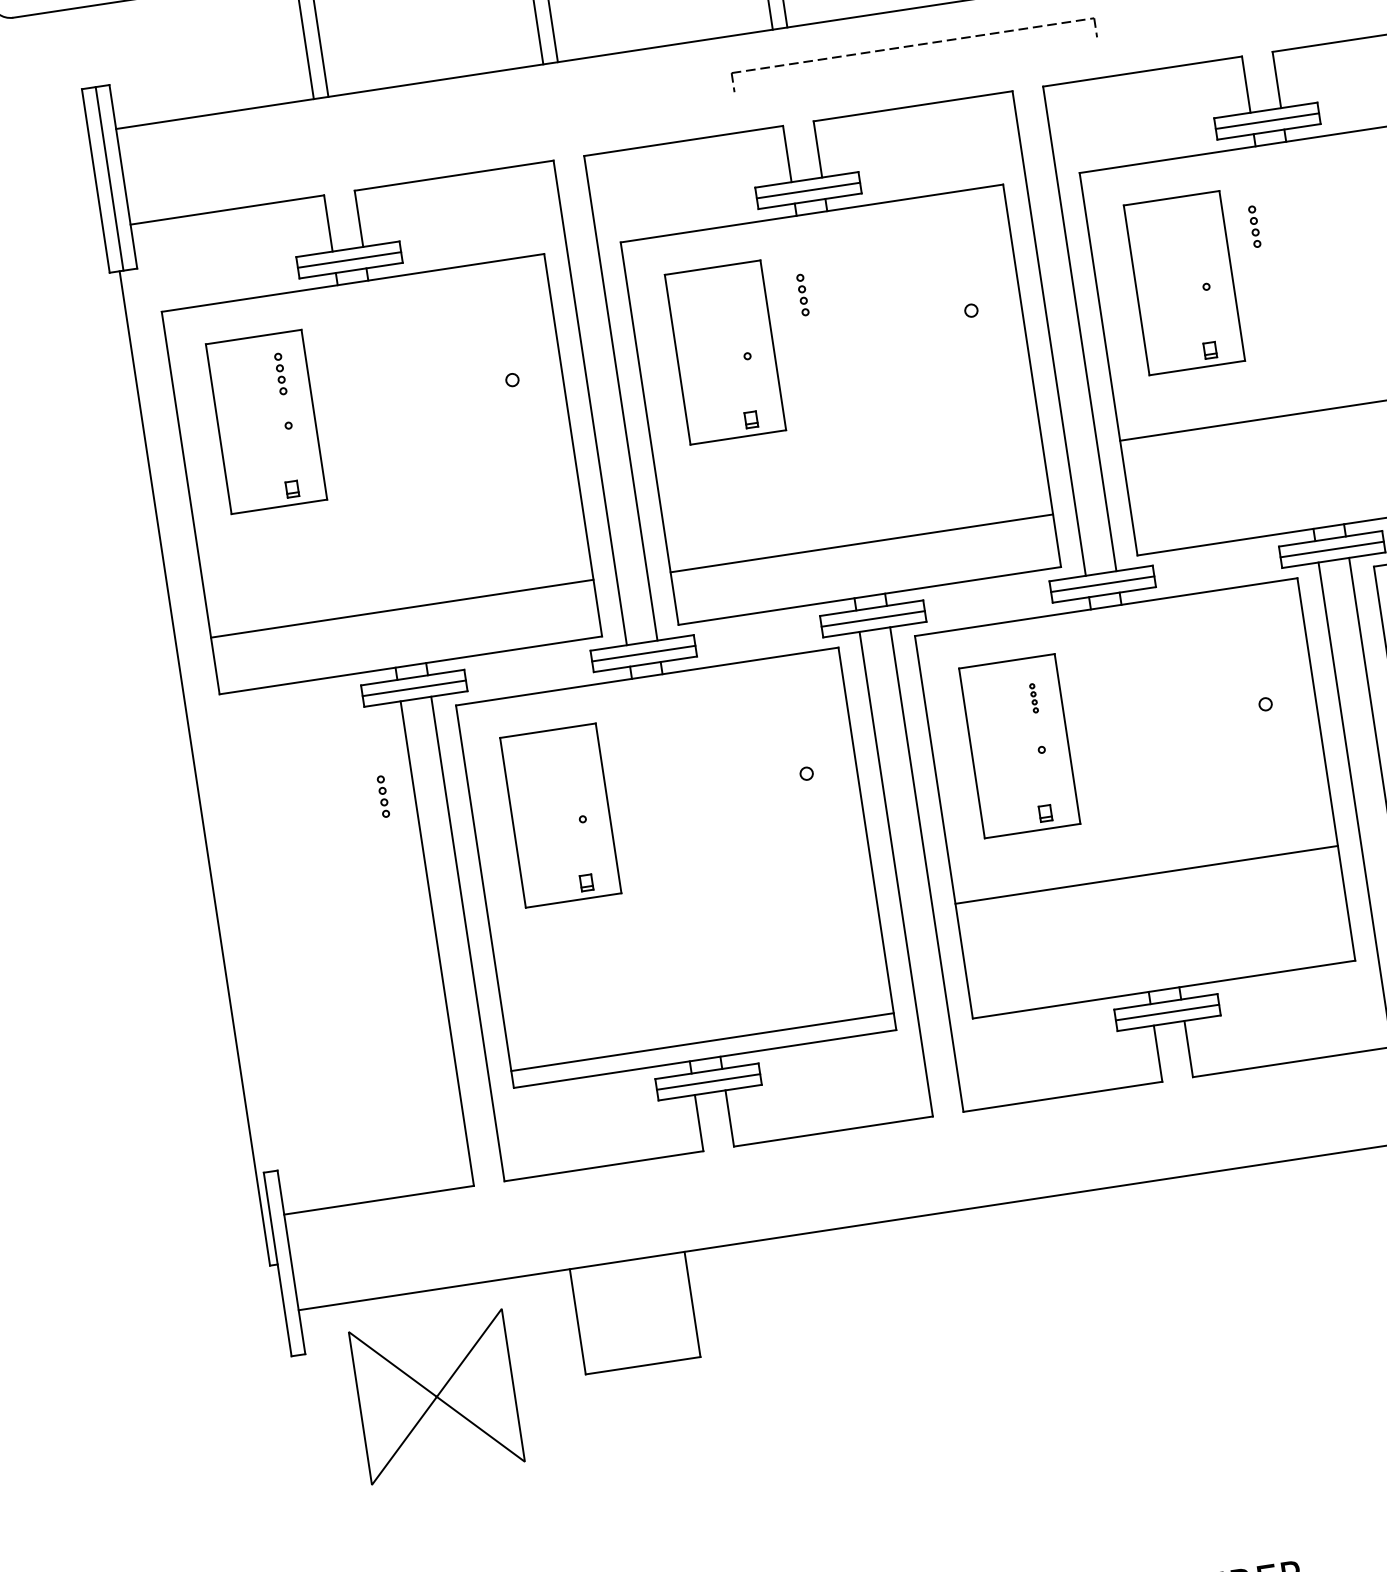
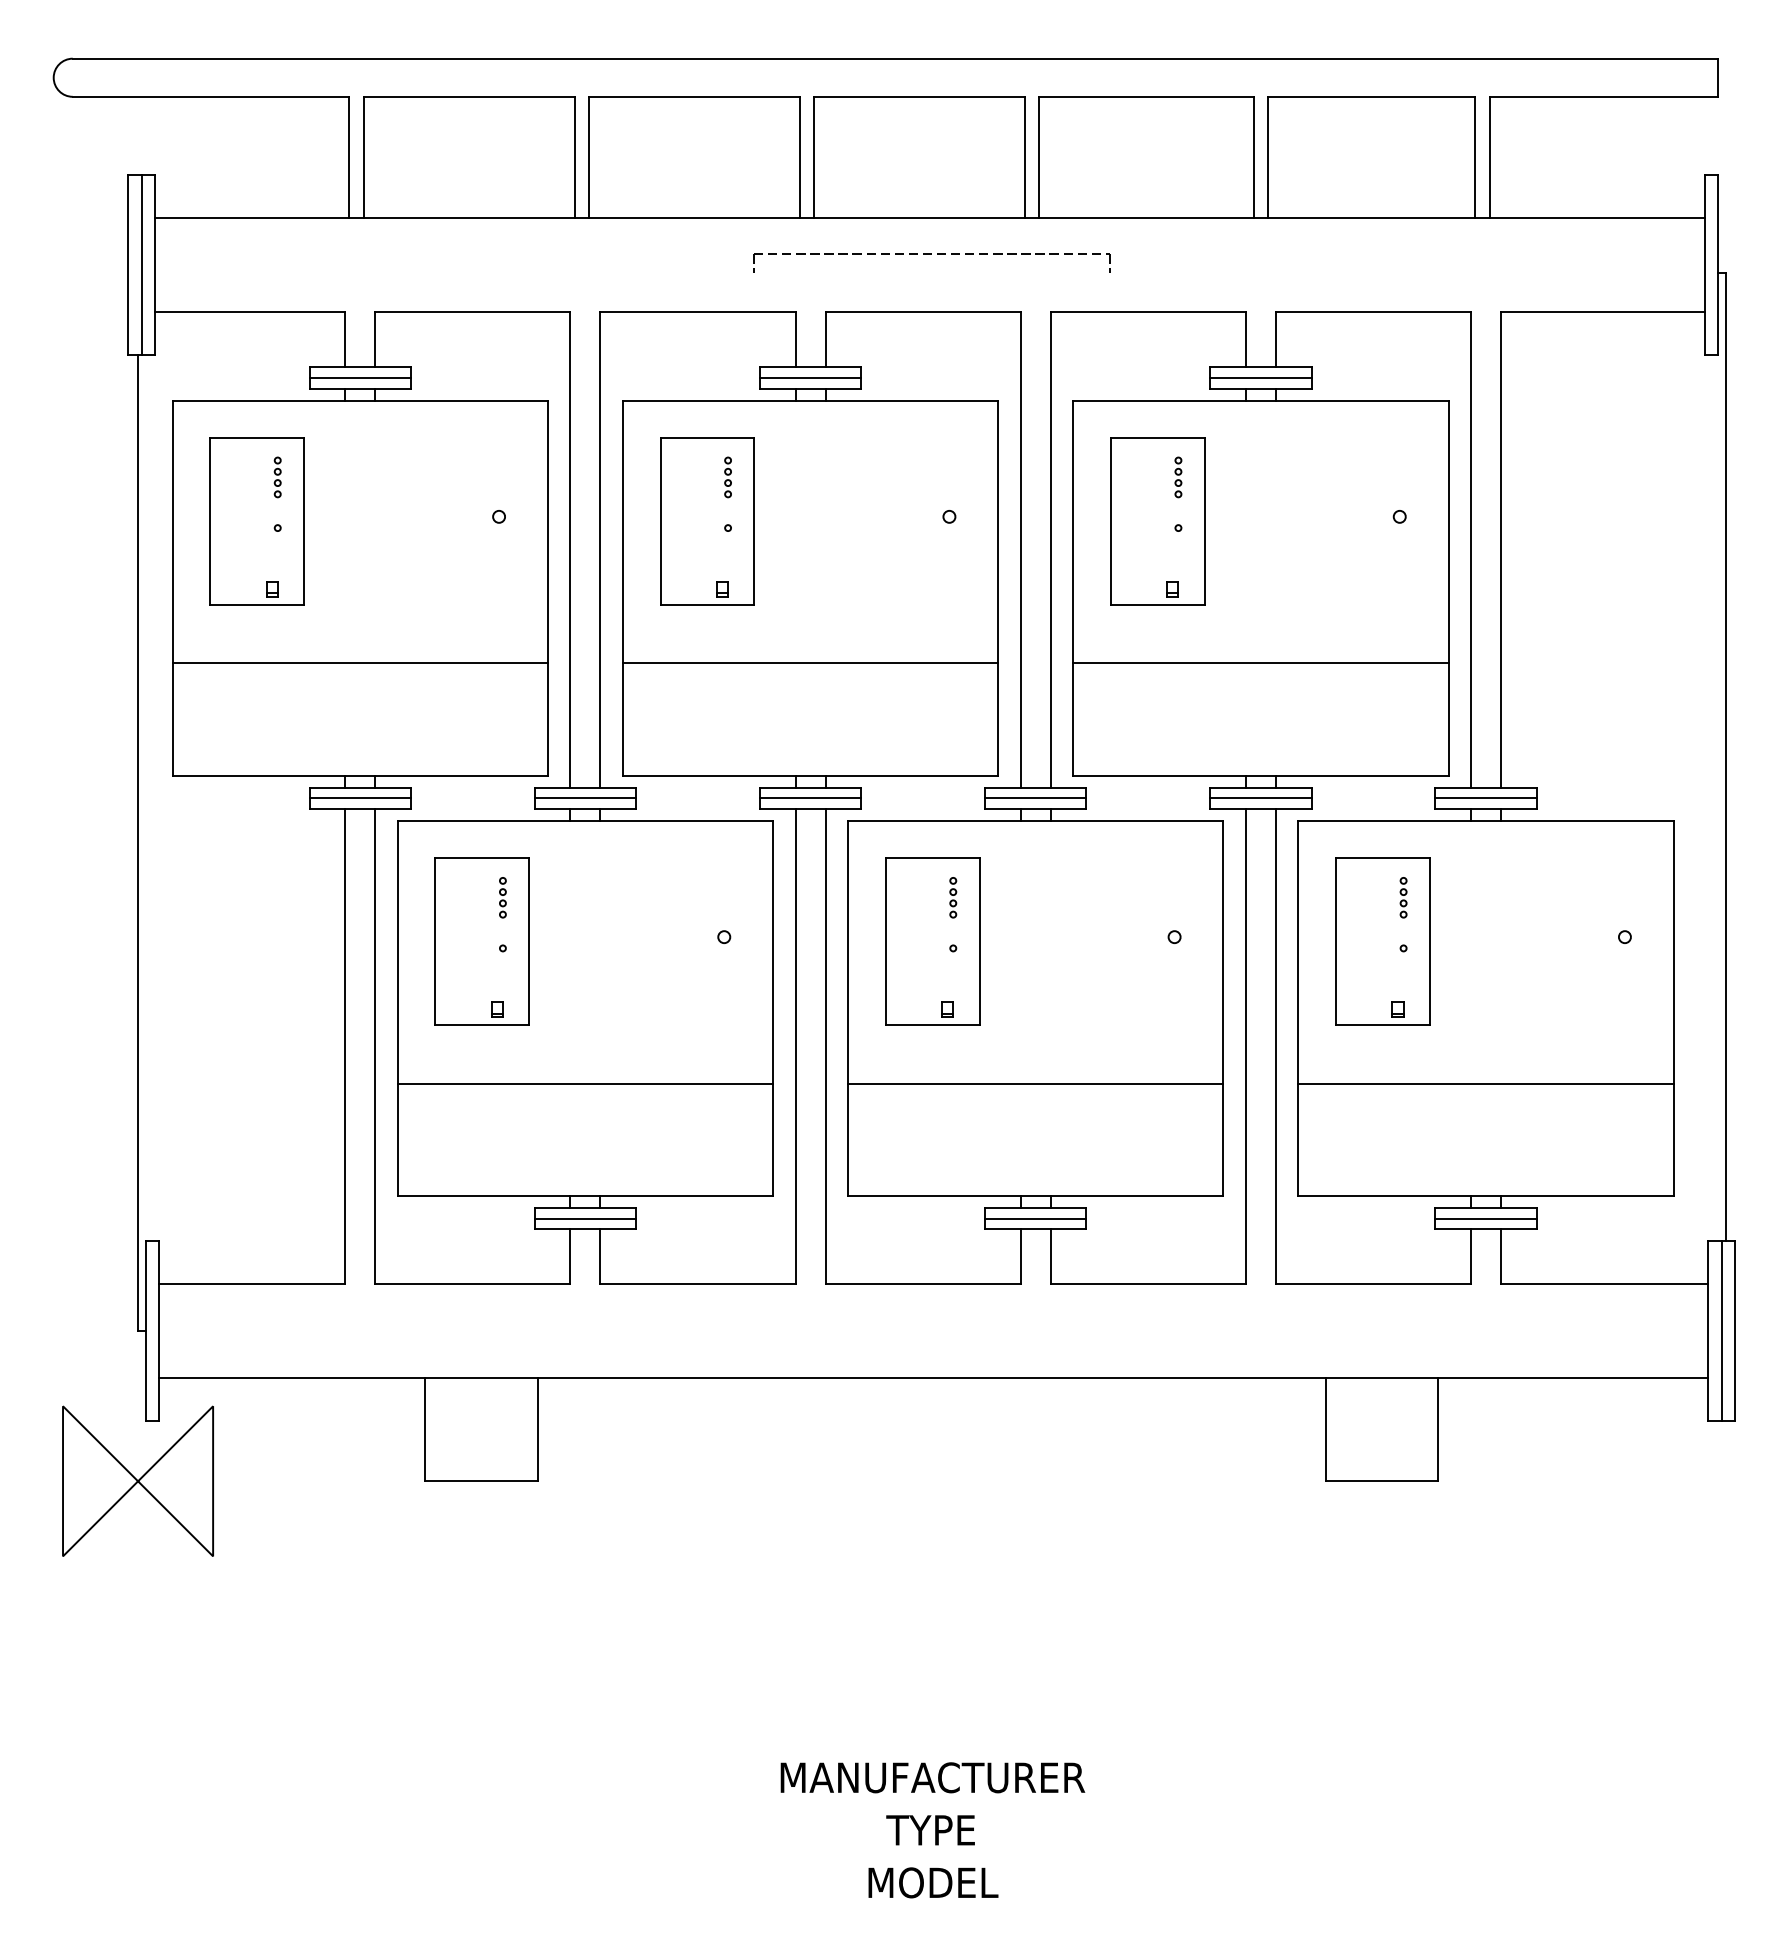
part: (1254, 226) -> (1178, 477), moved
part: (802, 295) -> (727, 477), moved
line: (861, 543) -> (810, 663), moved
line: (401, 609) -> (359, 663), moved
part: (1034, 697) -> (953, 897), size x1.43
part: (383, 796) -> (502, 897), moved
line: (702, 1042) -> (585, 1083), moved
part: (436, 1396) -> (137, 1480), moved

